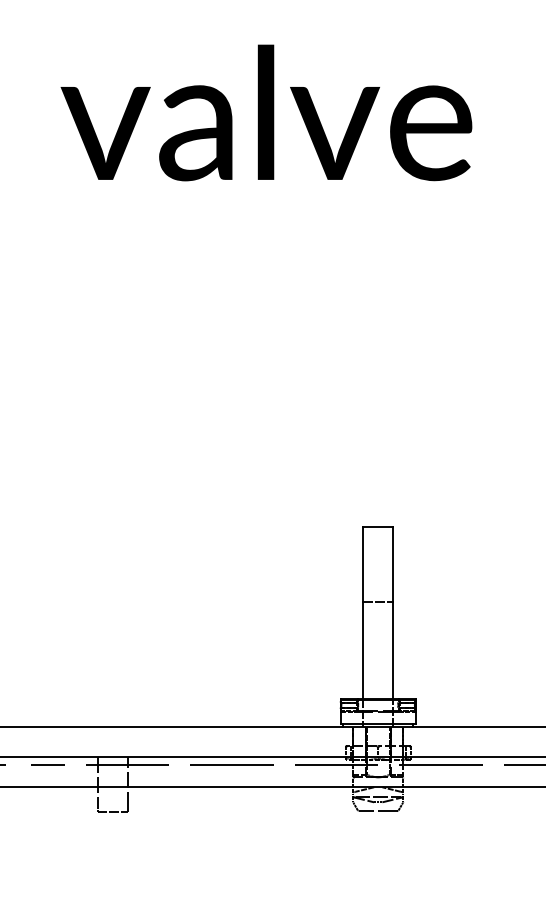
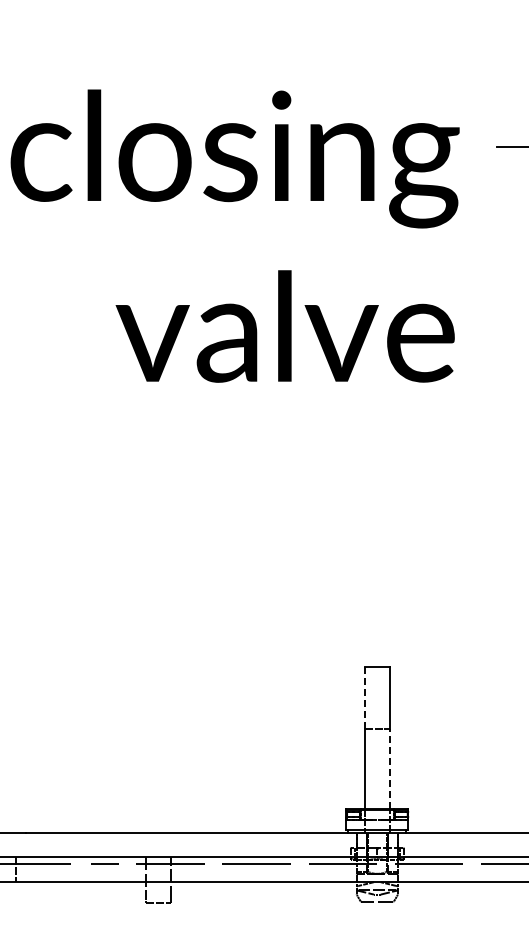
line: (362, 564) -> (364, 698), solid -> dashed
line: (392, 650) -> (389, 769), solid -> dashed

